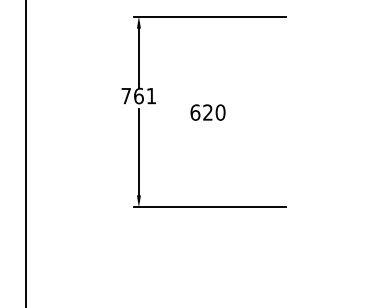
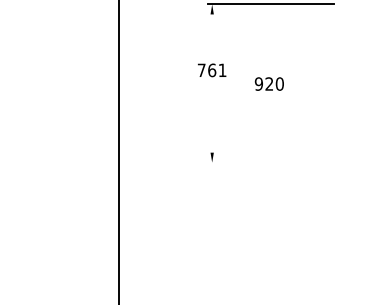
line: (139, 57) -> (212, 38), removed
text: (194, 111) -> (258, 83), 620 -> 920
line: (139, 151) -> (212, 116), removed
line: (209, 207) -> (270, 162), removed

